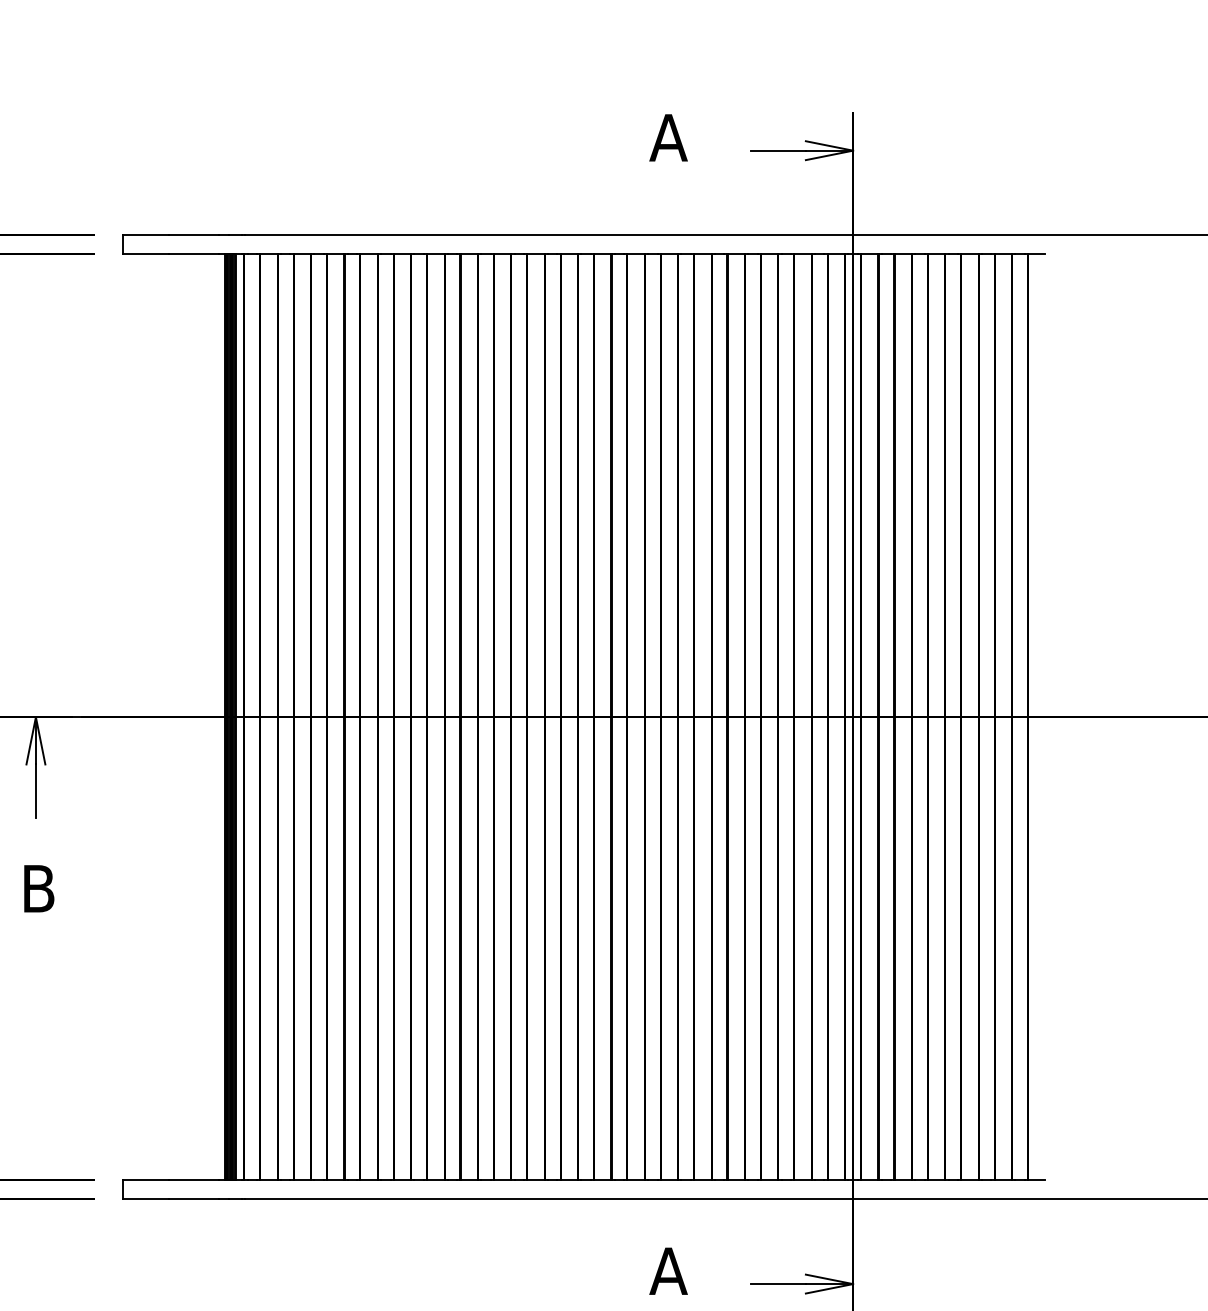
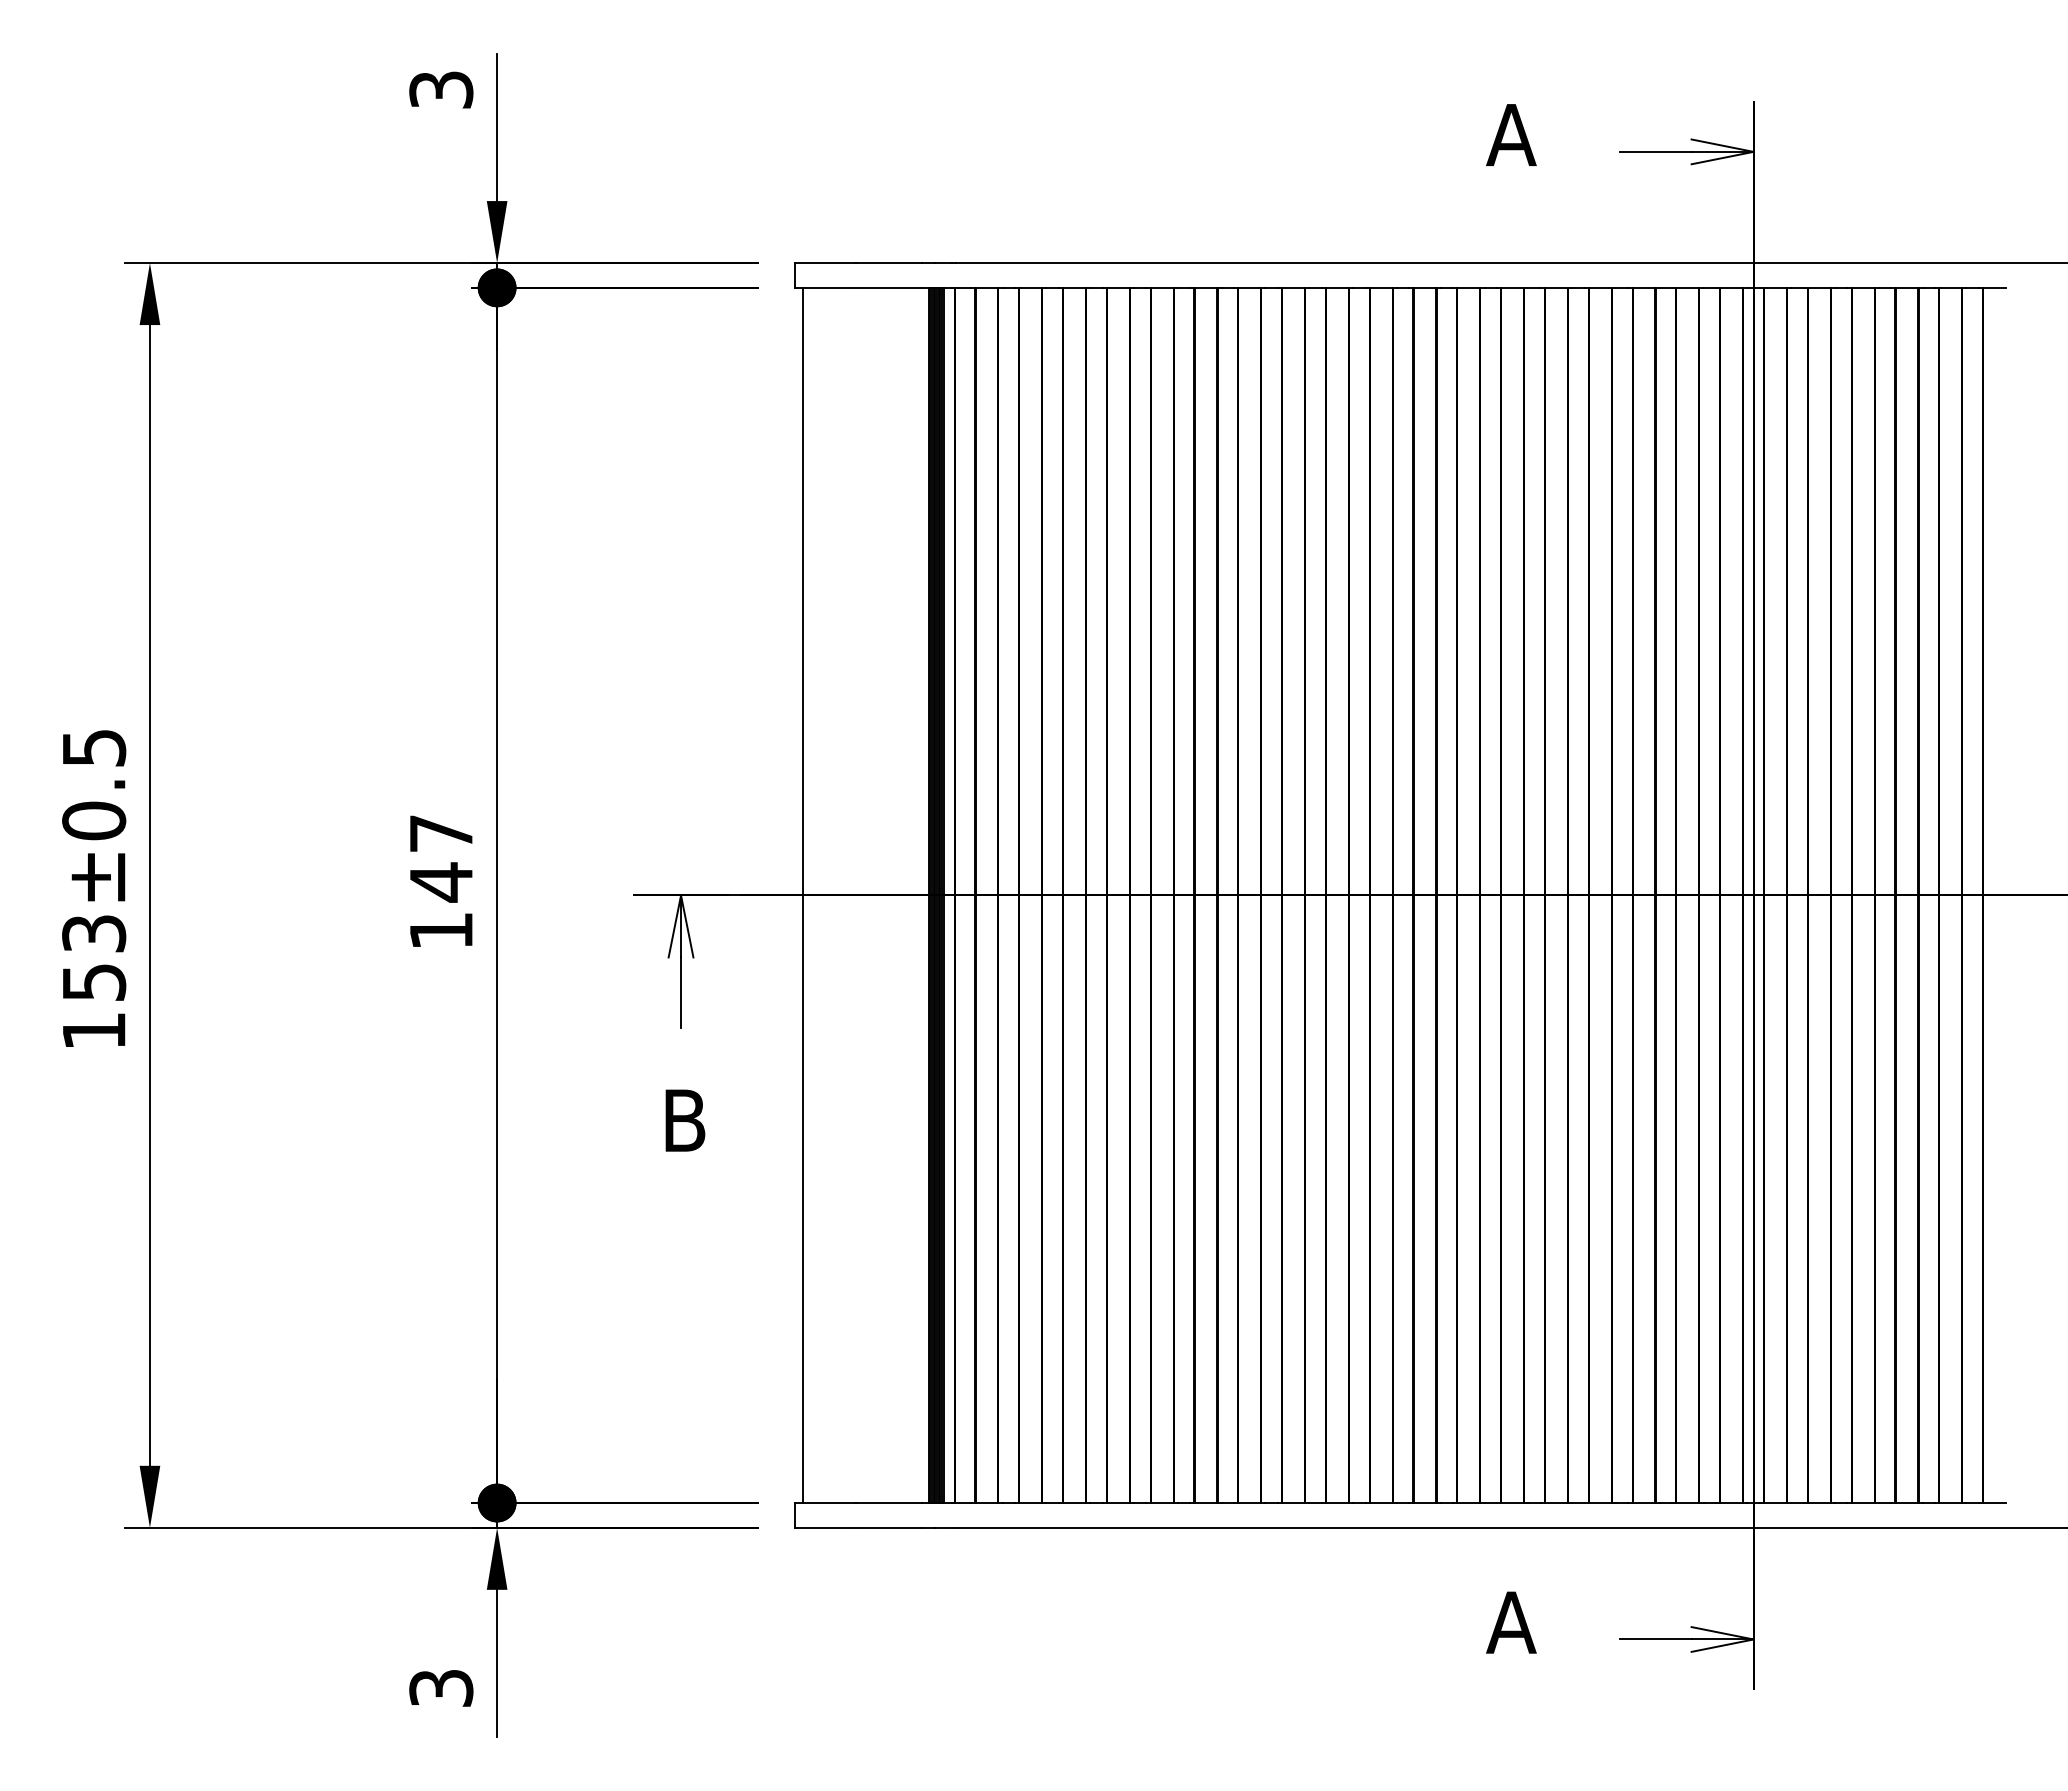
line: (128, 717) -> (802, 895), added

